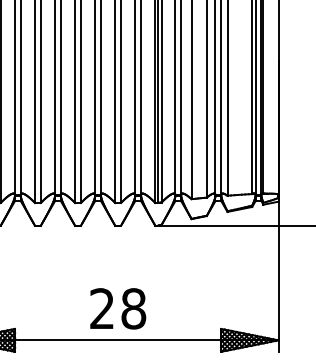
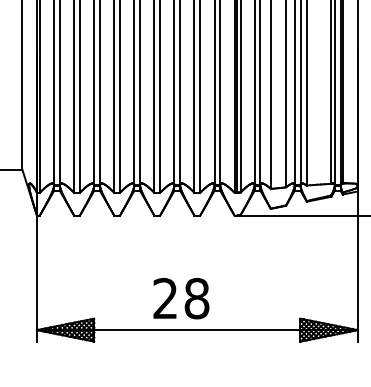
text: (118, 308) -> (181, 298), moved

